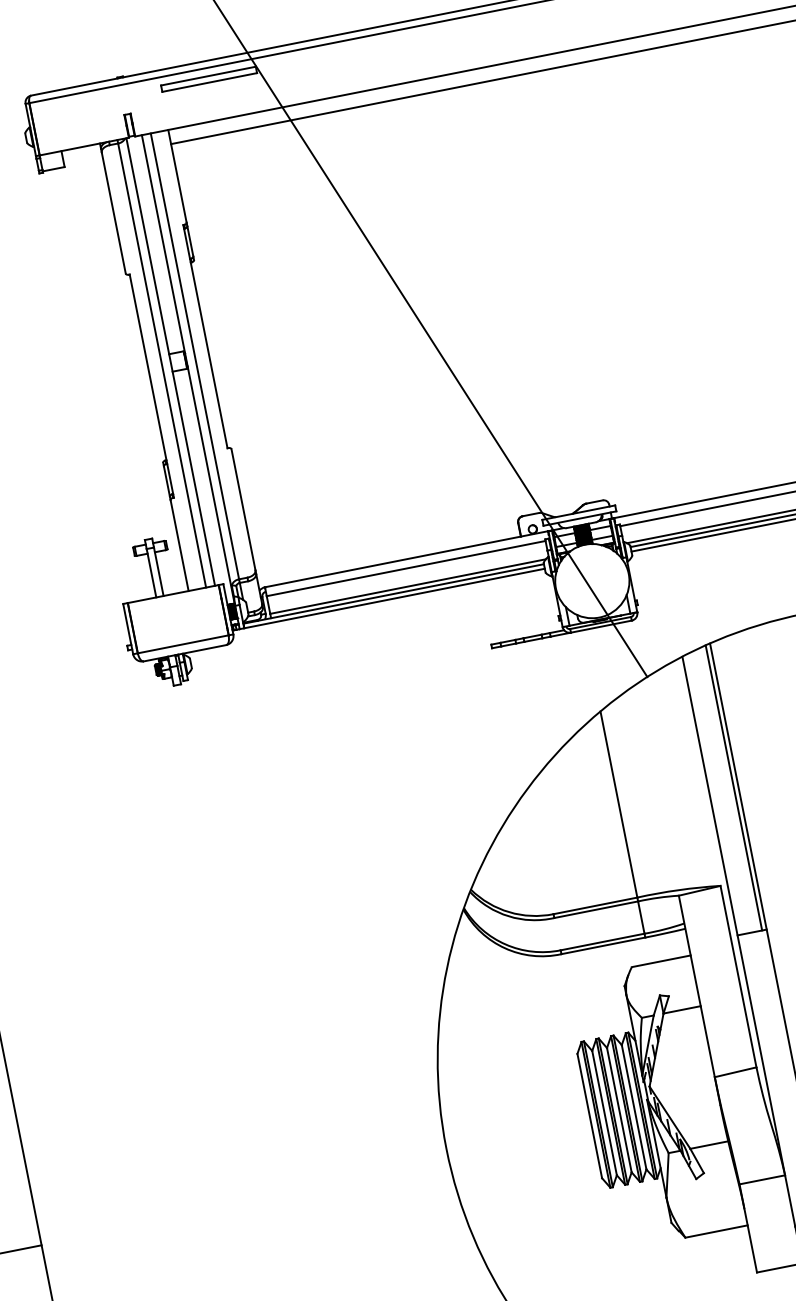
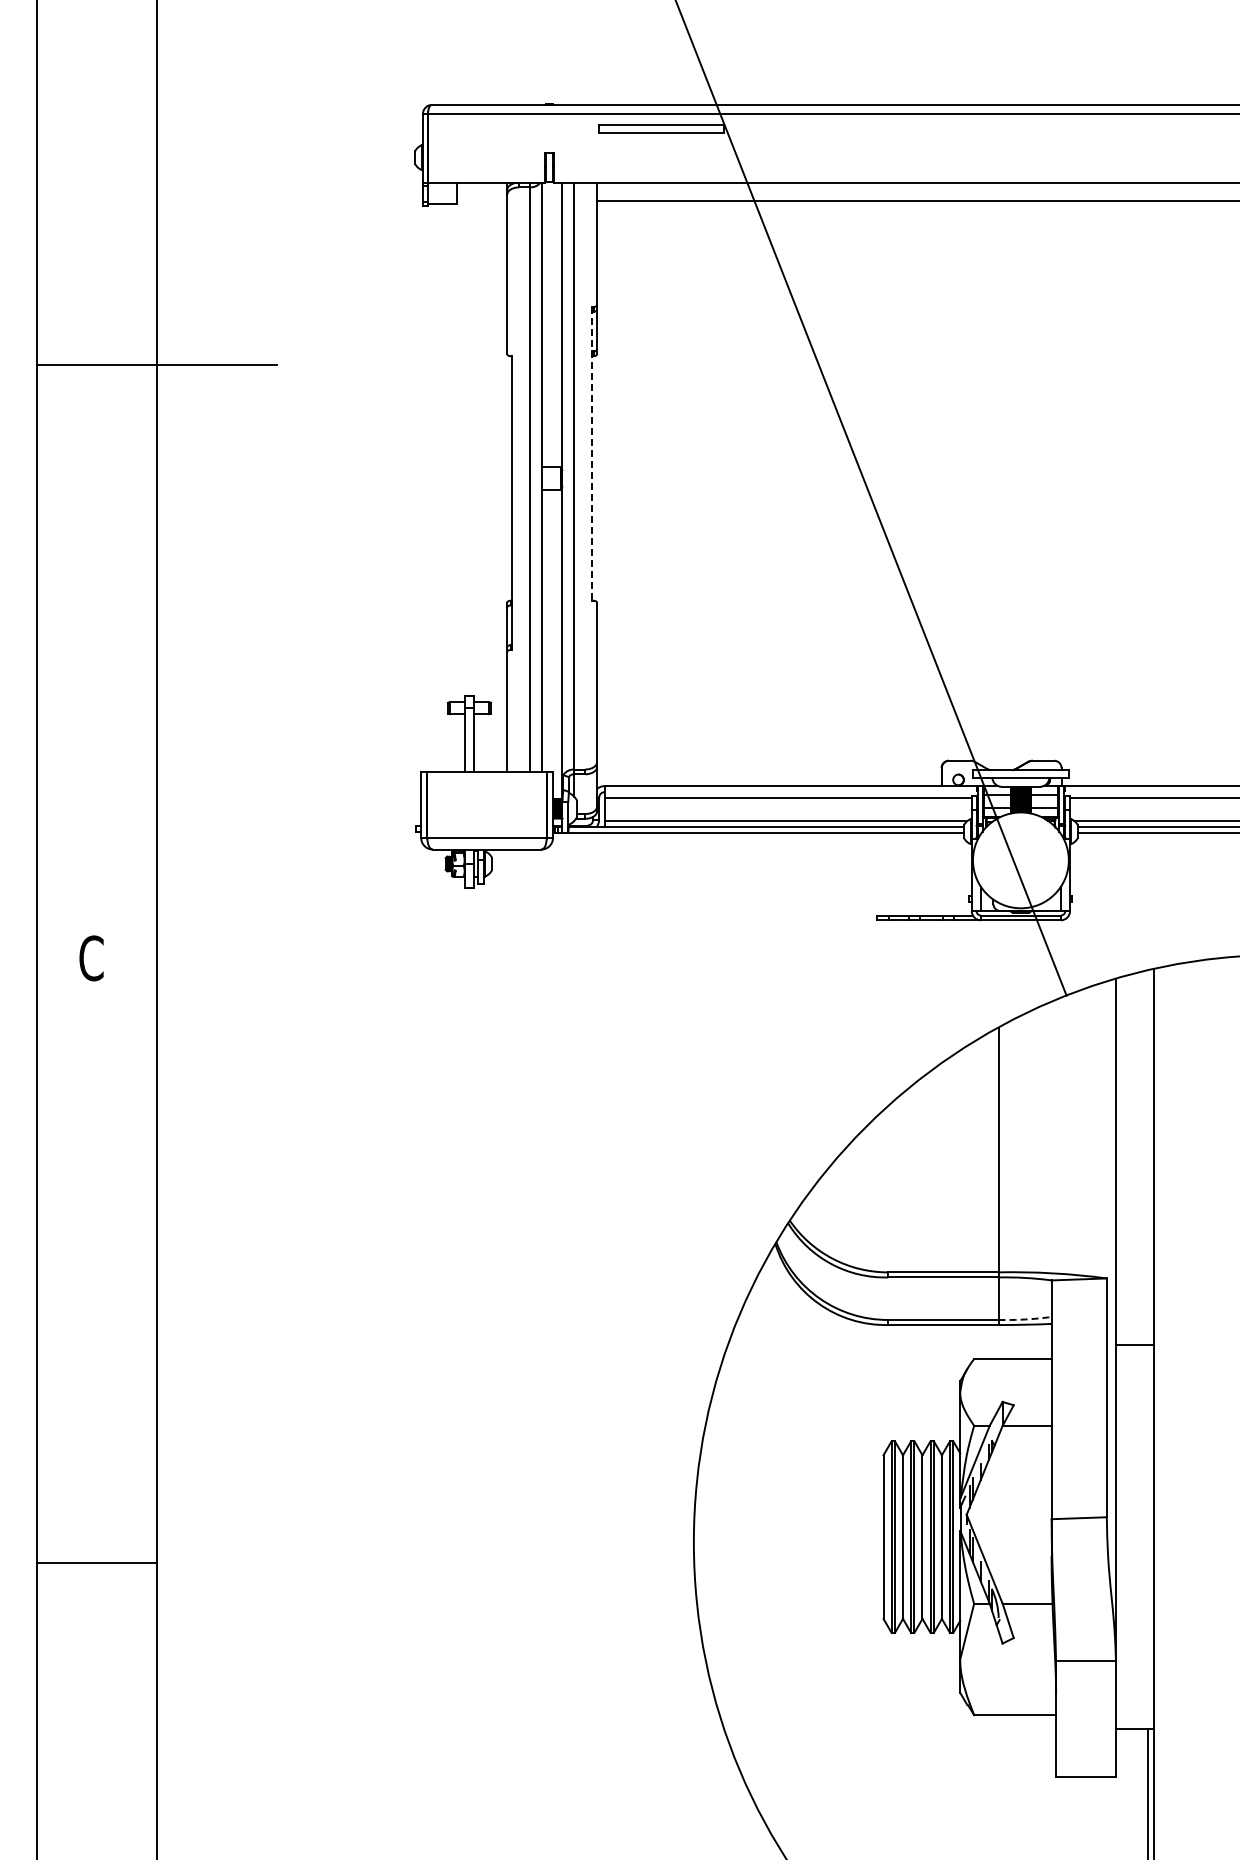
line: (205, 336) -> (592, 453), solid -> dashed
line: (733, 787) -> (1148, 1157), removed
arc: (664, 929) -> (1025, 1319), solid -> dashed

